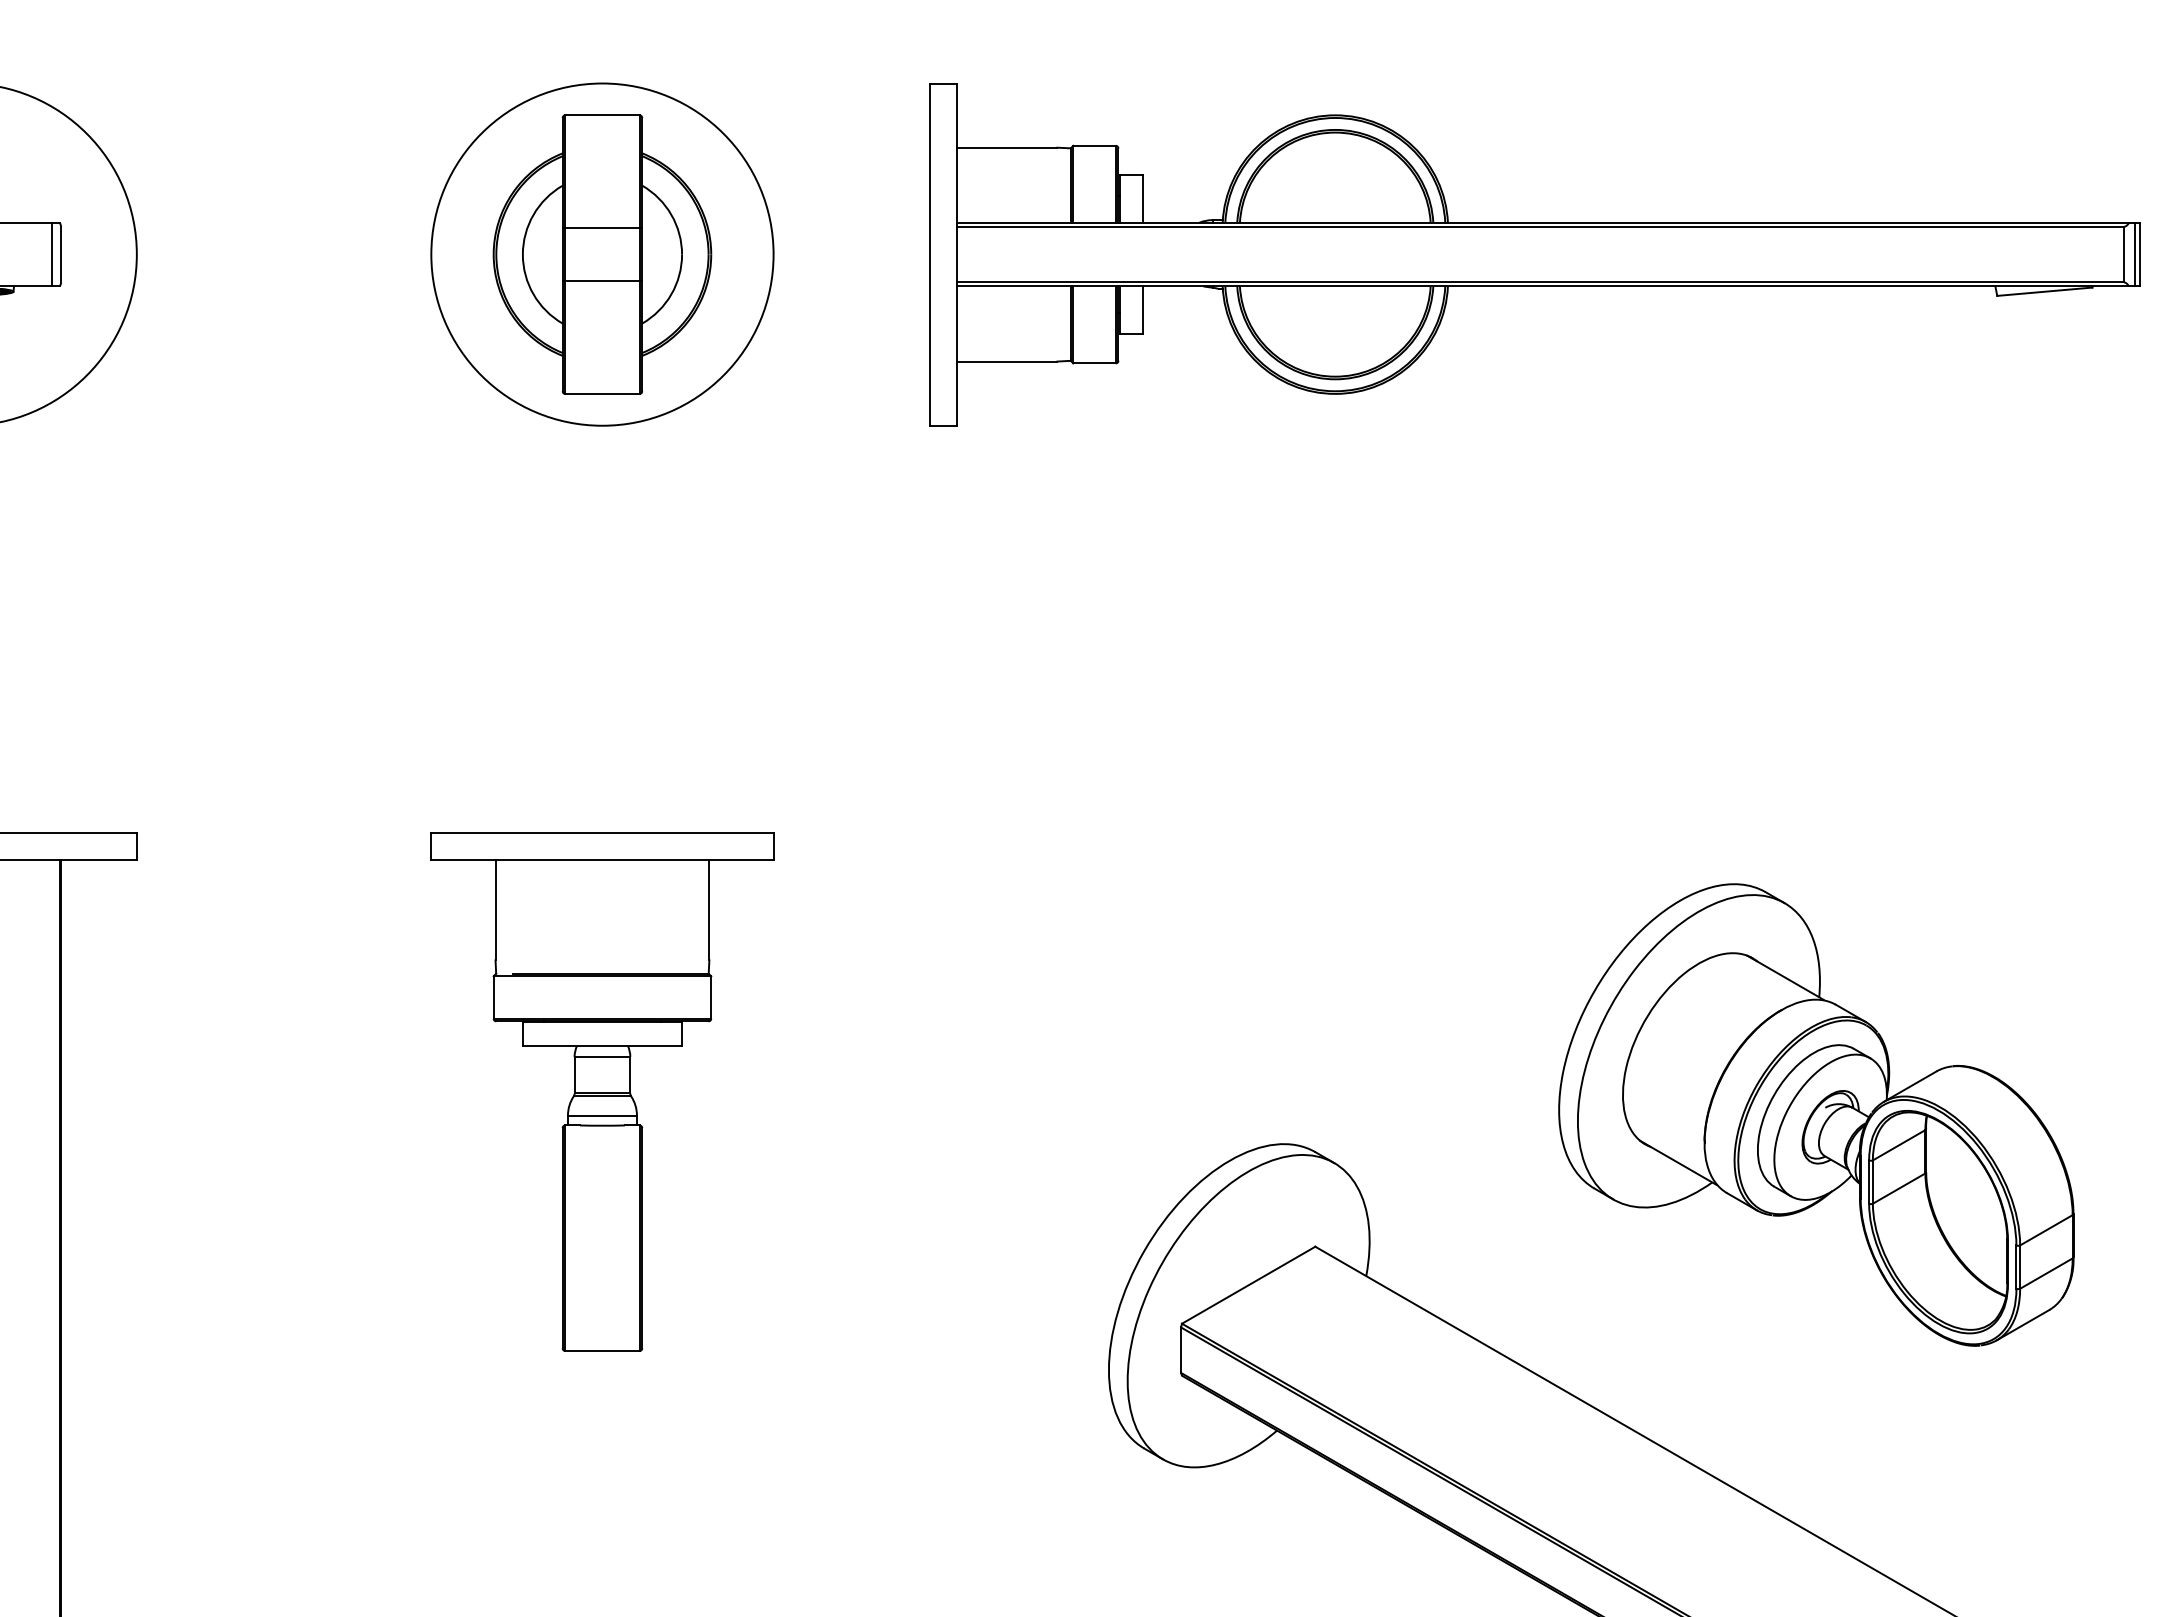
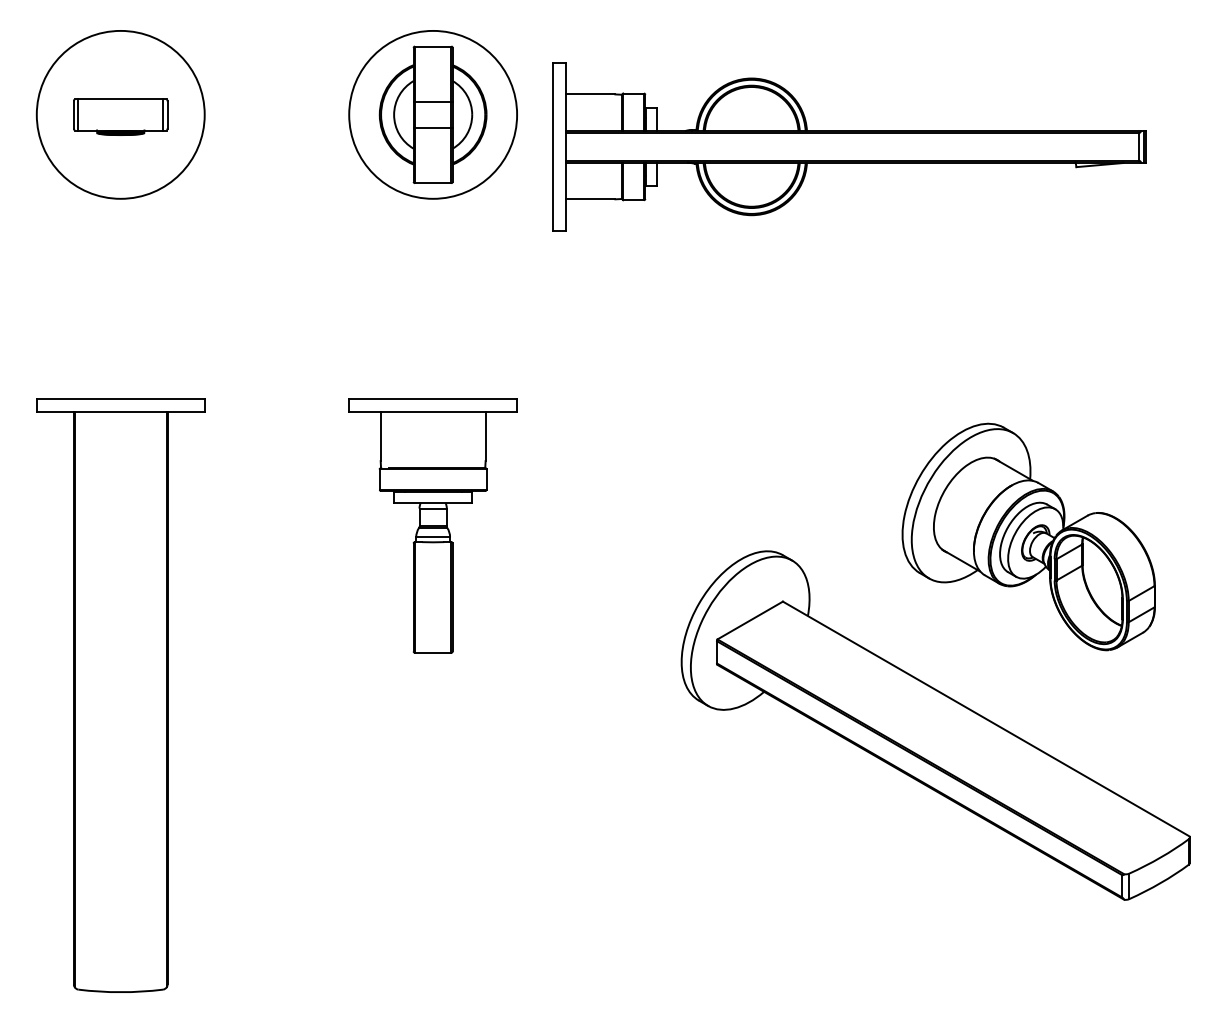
part: (1534, 253) -> (849, 146), moved

